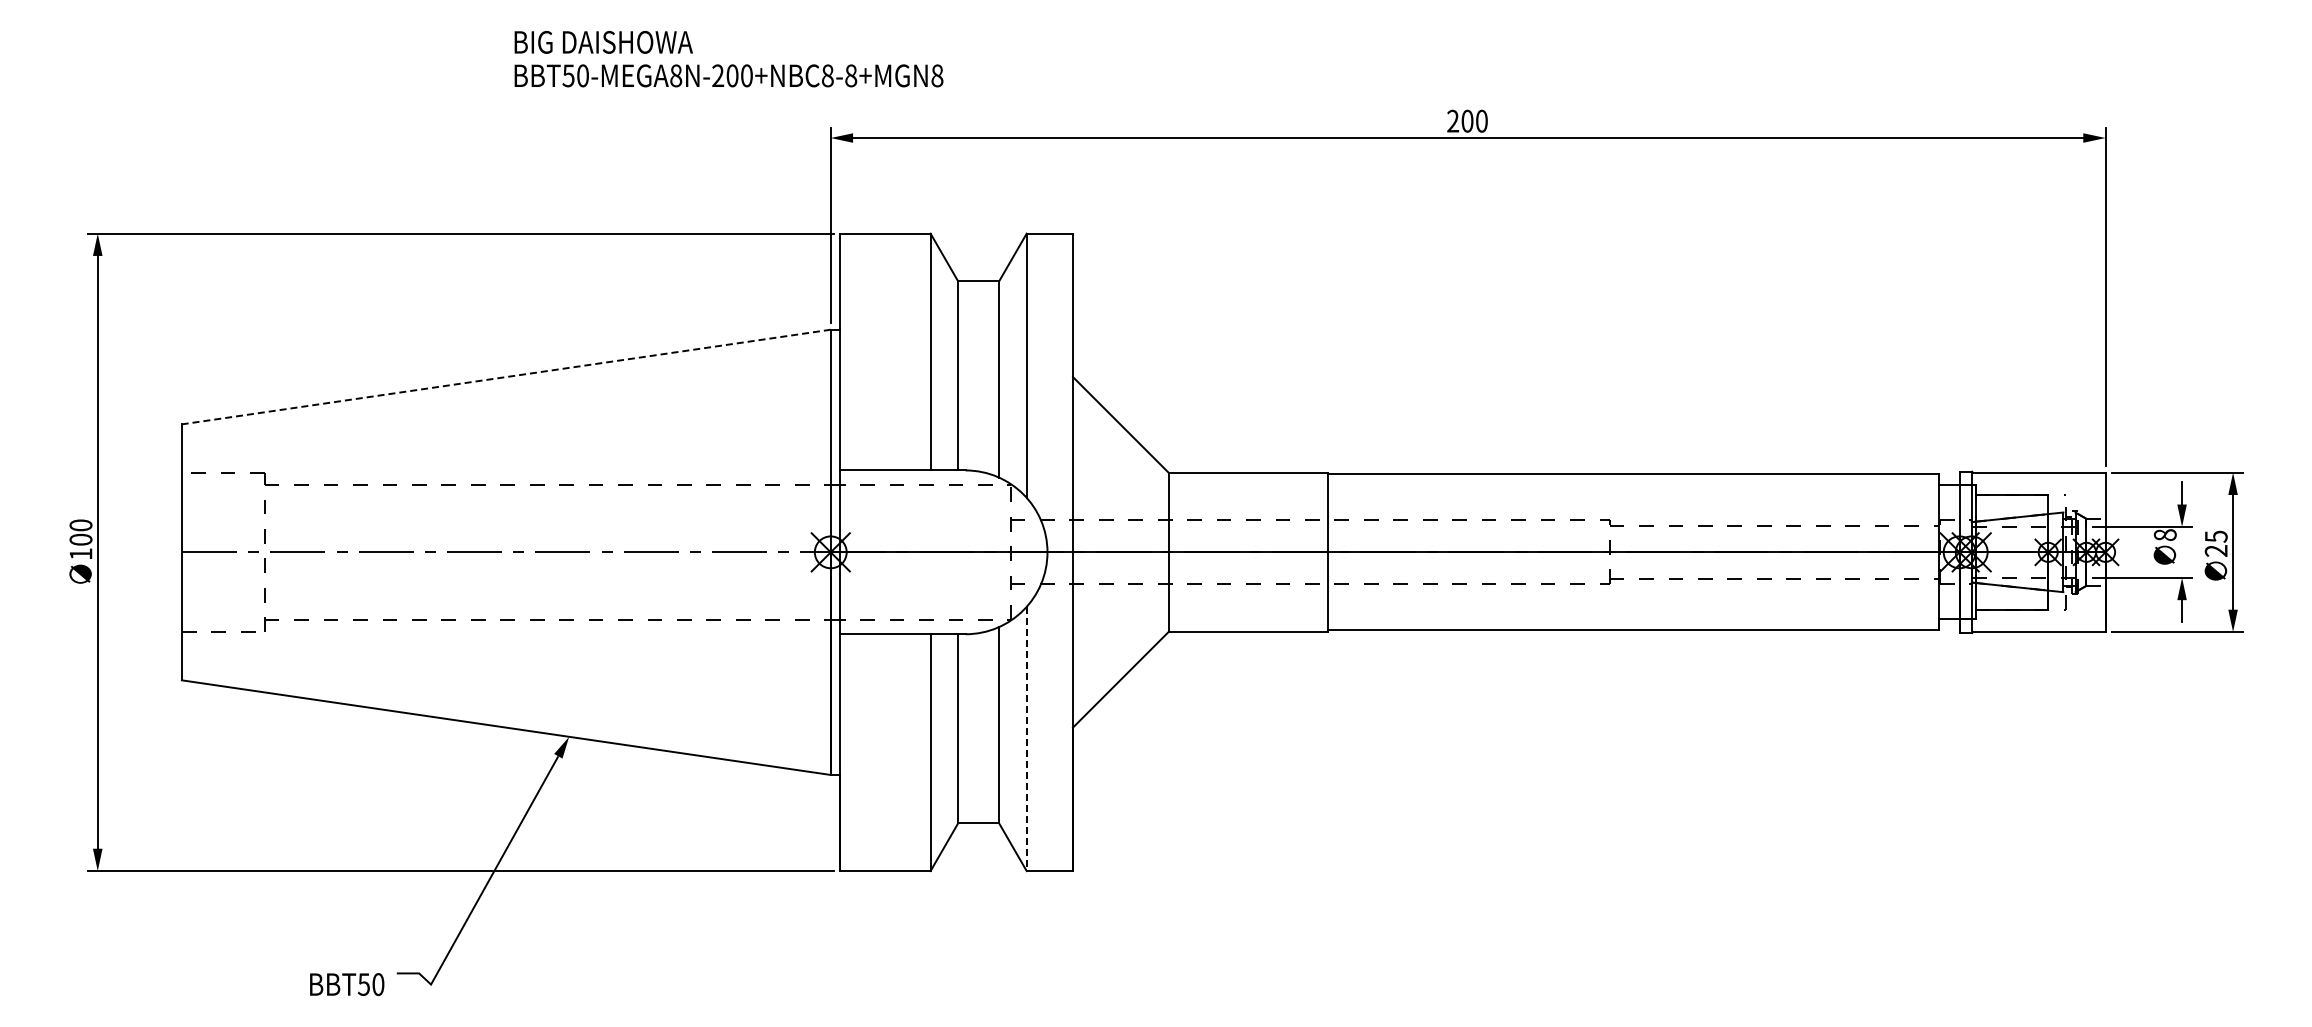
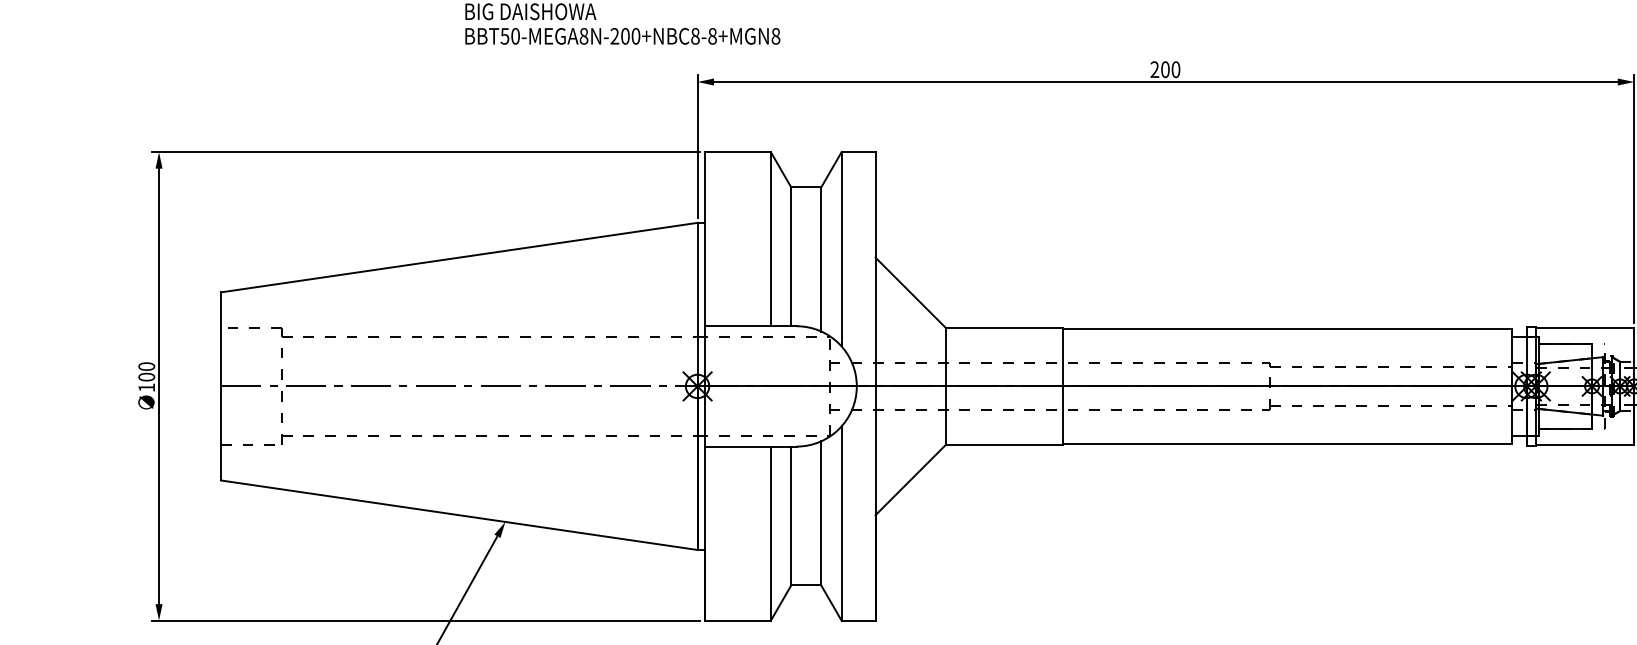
line: (506, 377) -> (459, 257), dashed -> solid
line: (1026, 739) -> (841, 523), dashed -> solid

